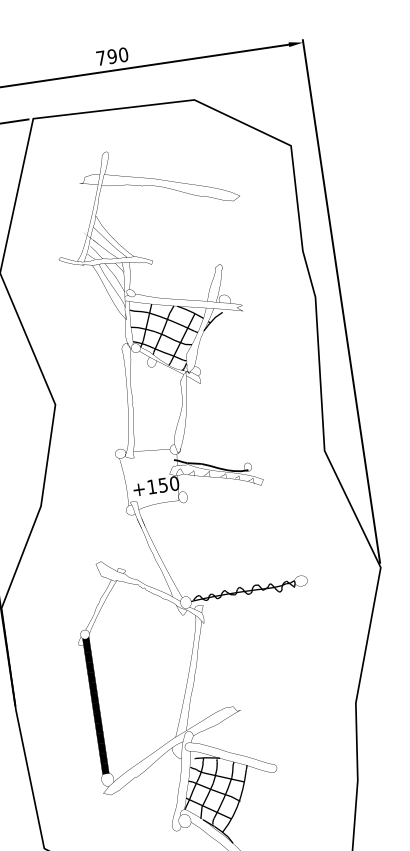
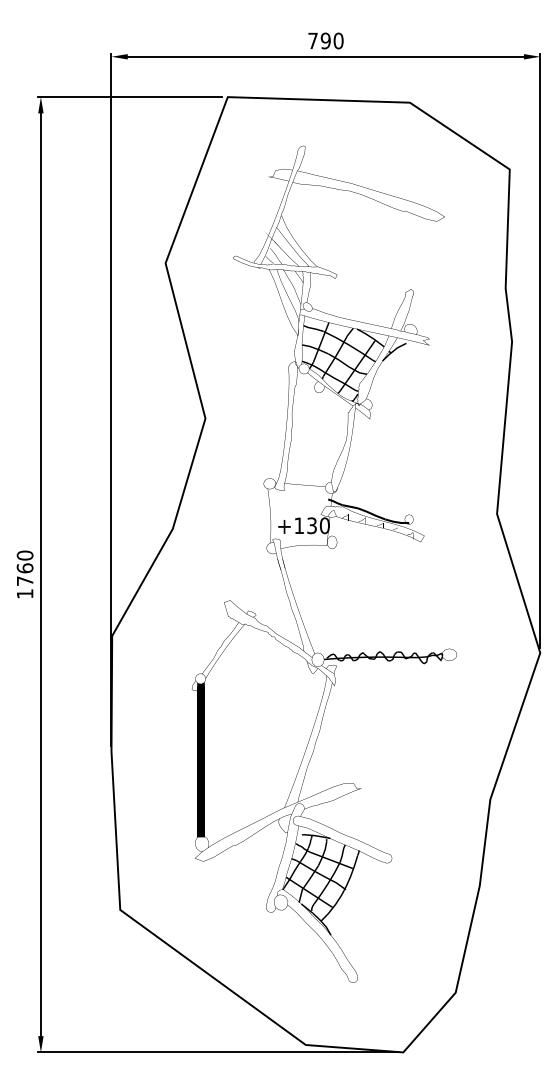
text: (162, 485) -> (311, 525), +150 -> +130

